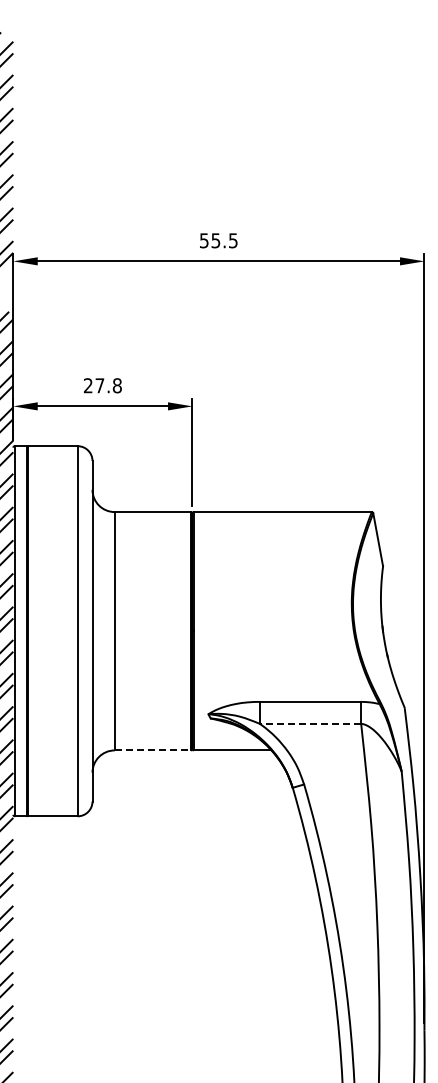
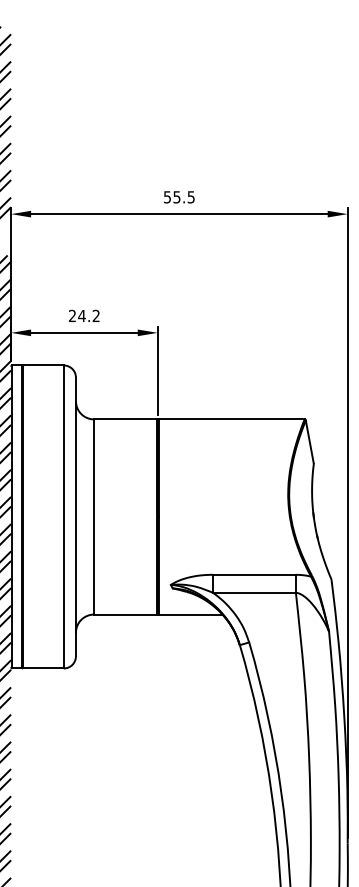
text: (108, 385) -> (89, 315), 27.8 -> 24.2
line: (310, 723) -> (254, 592), dashed -> solid
line: (153, 750) -> (125, 614), dashed -> solid

